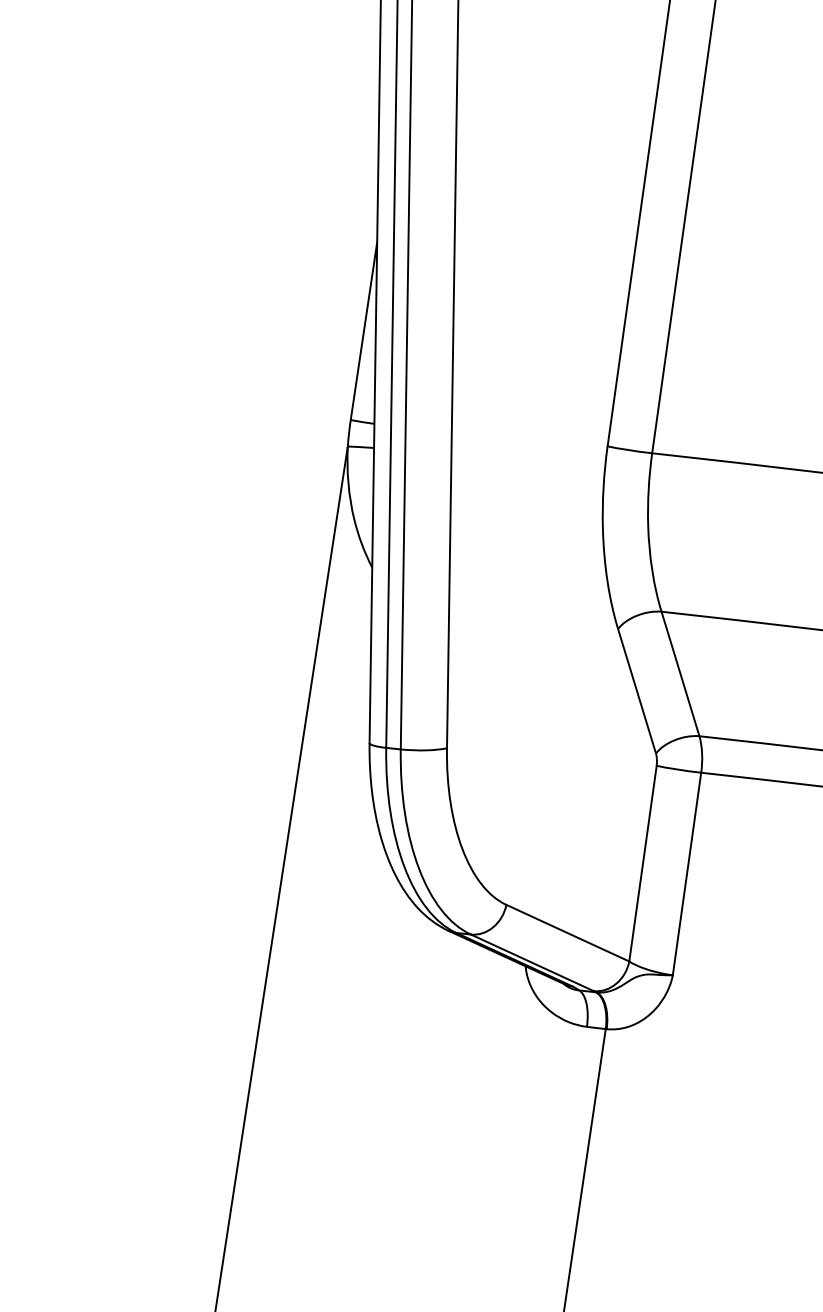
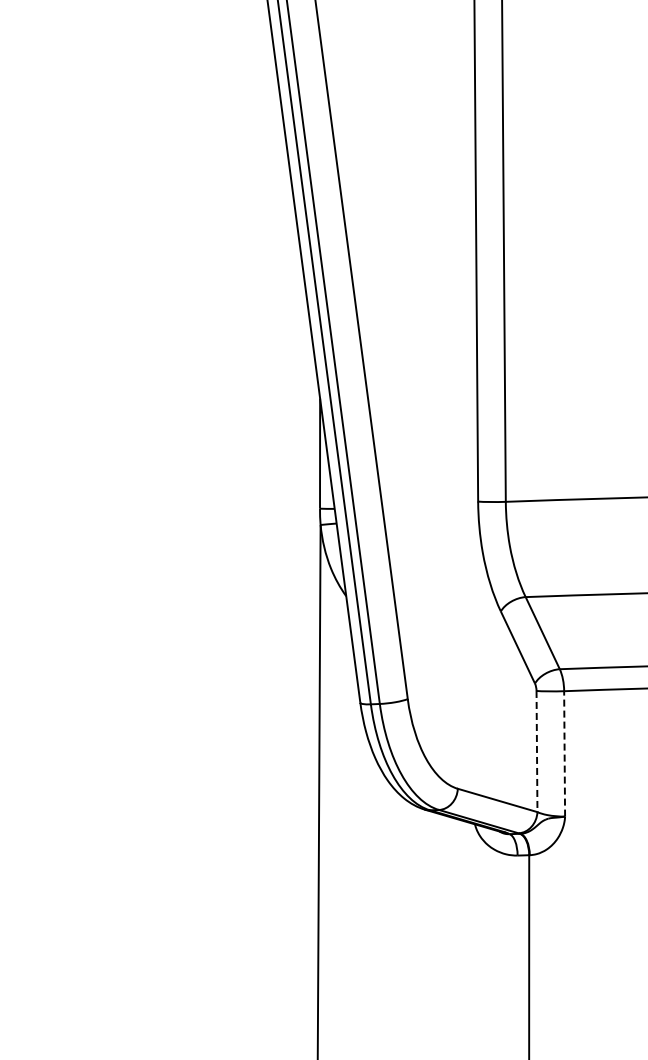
line: (642, 863) -> (536, 751), solid -> dashed
line: (686, 873) -> (564, 753), solid -> dashed

